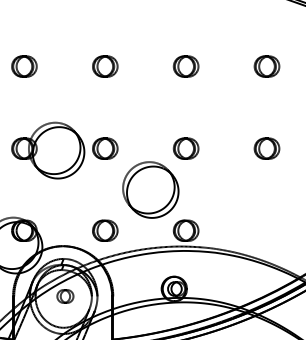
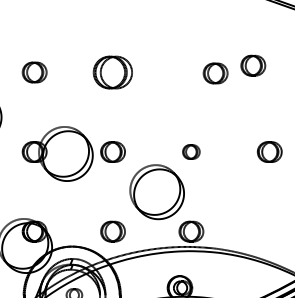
part: (105, 66) -> (113, 72), size x1.6
part: (185, 66) -> (215, 73), moved
part: (266, 66) -> (252, 65), moved
part: (185, 148) -> (190, 151), size x0.7

